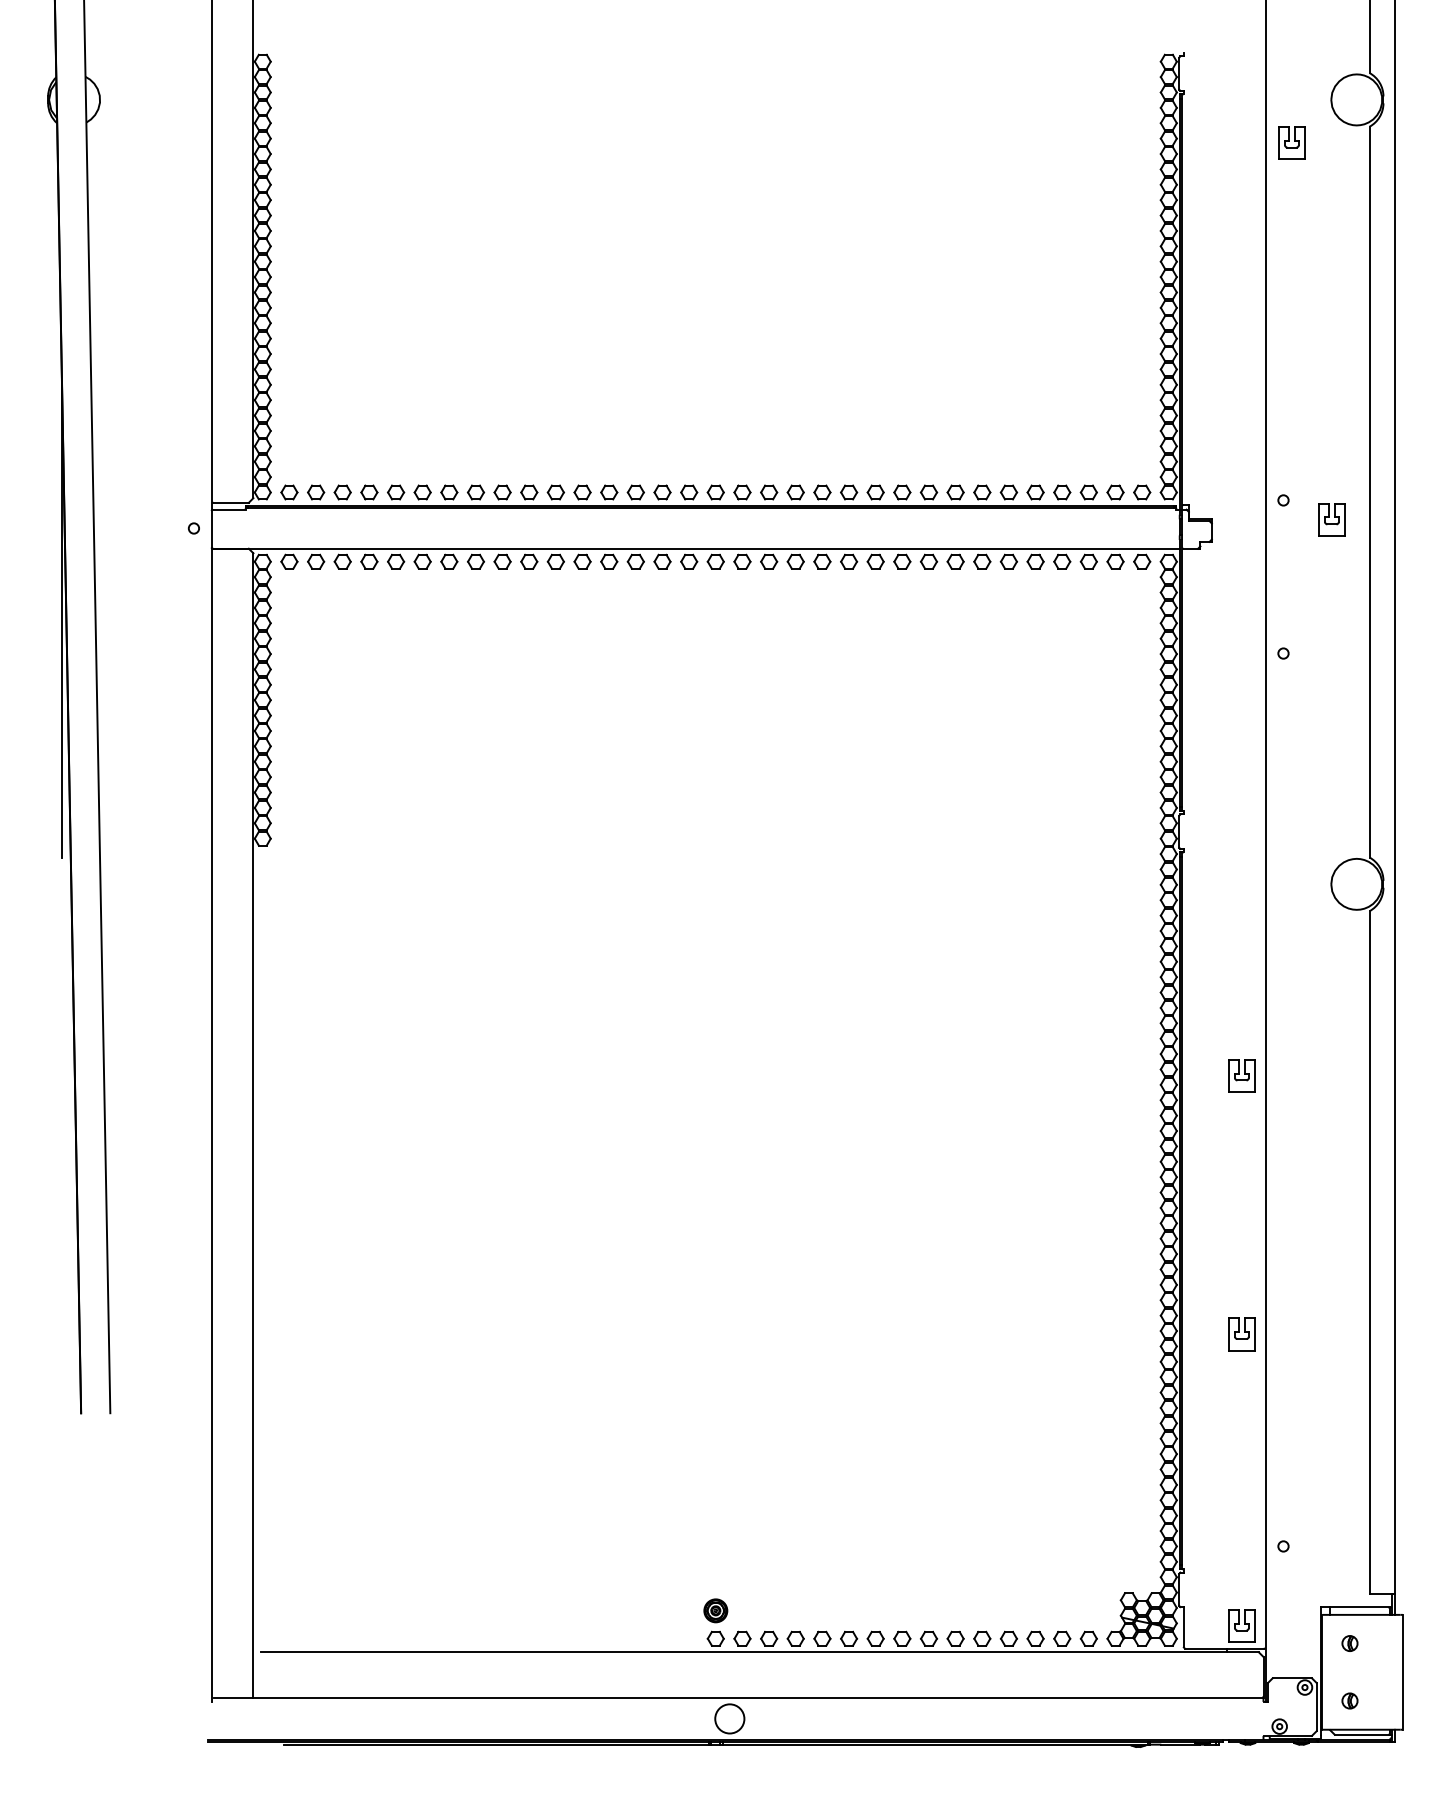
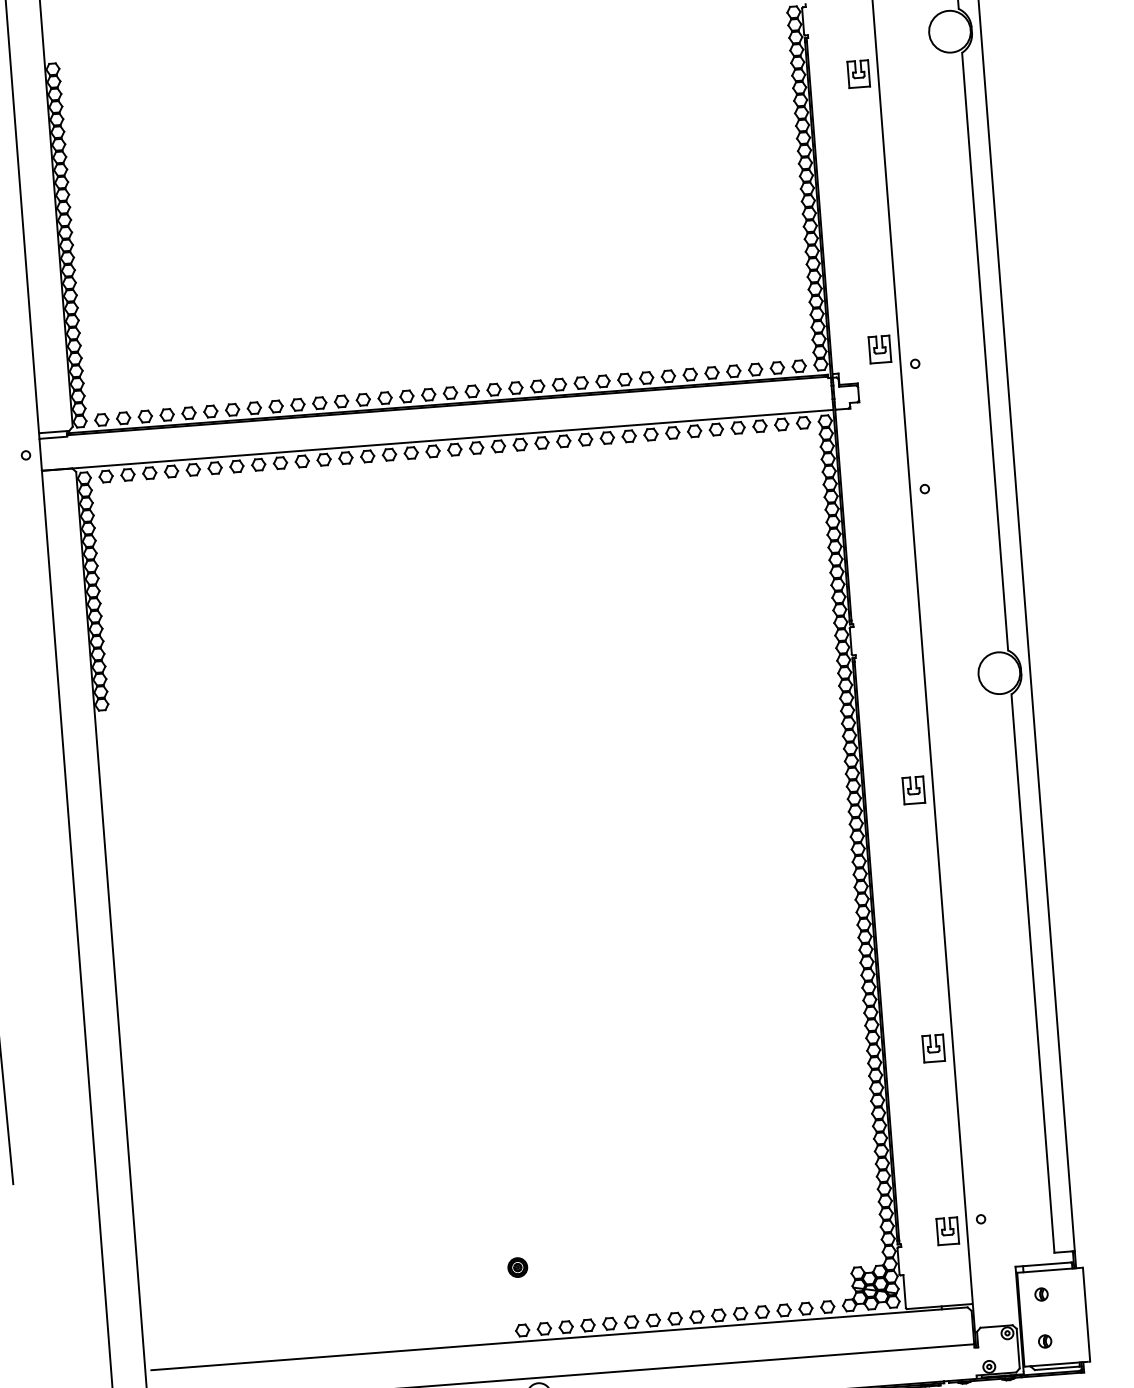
part: (1291, 142) -> (858, 73), moved
part: (1331, 519) -> (879, 349), moved
part: (1241, 1075) -> (913, 790), moved
part: (715, 1610) -> (517, 1267), moved
part: (1241, 1625) -> (947, 1230), moved

